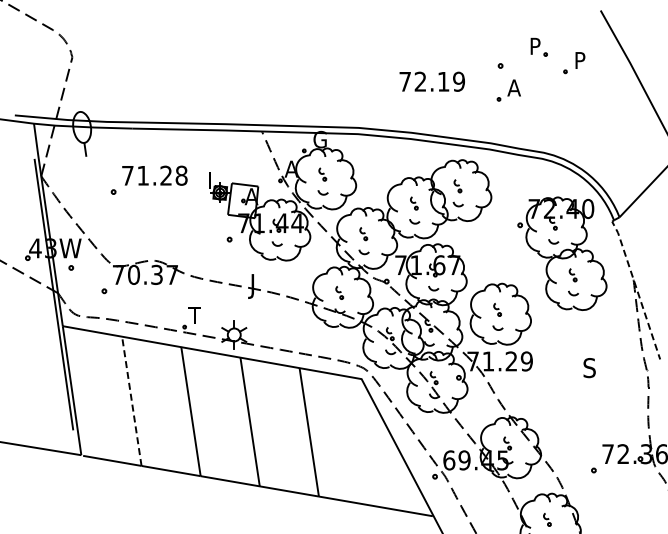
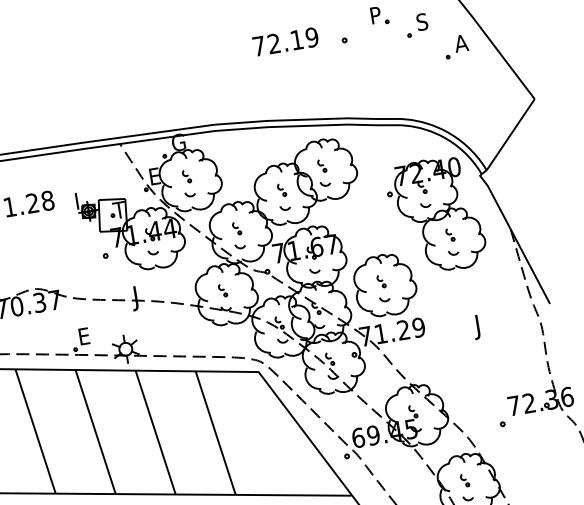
text: (580, 60) -> (422, 21), P -> S
text: (431, 81) -> (284, 41), moved
part: (508, 90) -> (456, 46), moved
text: (290, 168) -> (154, 175), A -> E
text: (251, 196) -> (120, 209), A -> T
line: (636, 287) -> (514, 236), dashed -> solid
text: (194, 315) -> (83, 336), T -> E
text: (587, 370) -> (480, 326), S -> J
line: (131, 400) -> (35, 430), dashed -> solid

